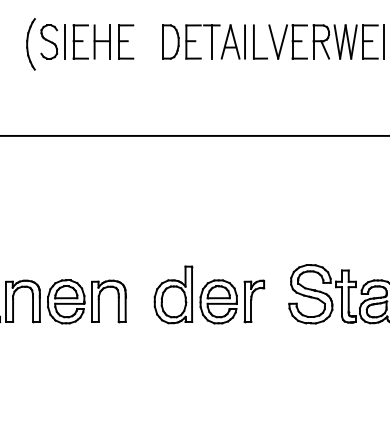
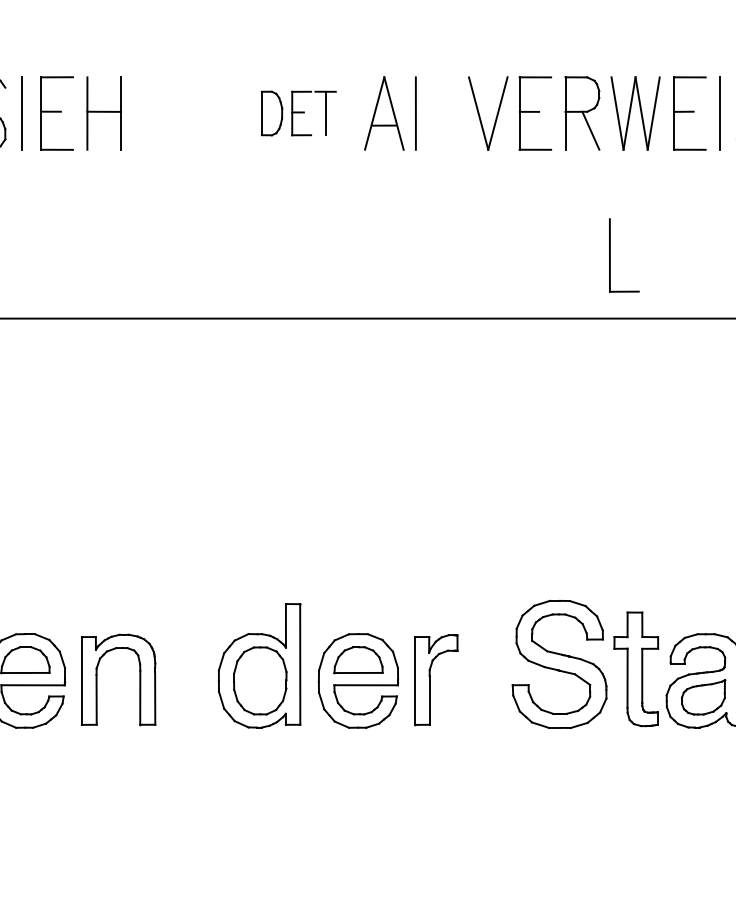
part: (126, 41) -> (157, 112), removed
part: (191, 41) -> (298, 112), size x0.6
part: (260, 41) -> (624, 254), moved

